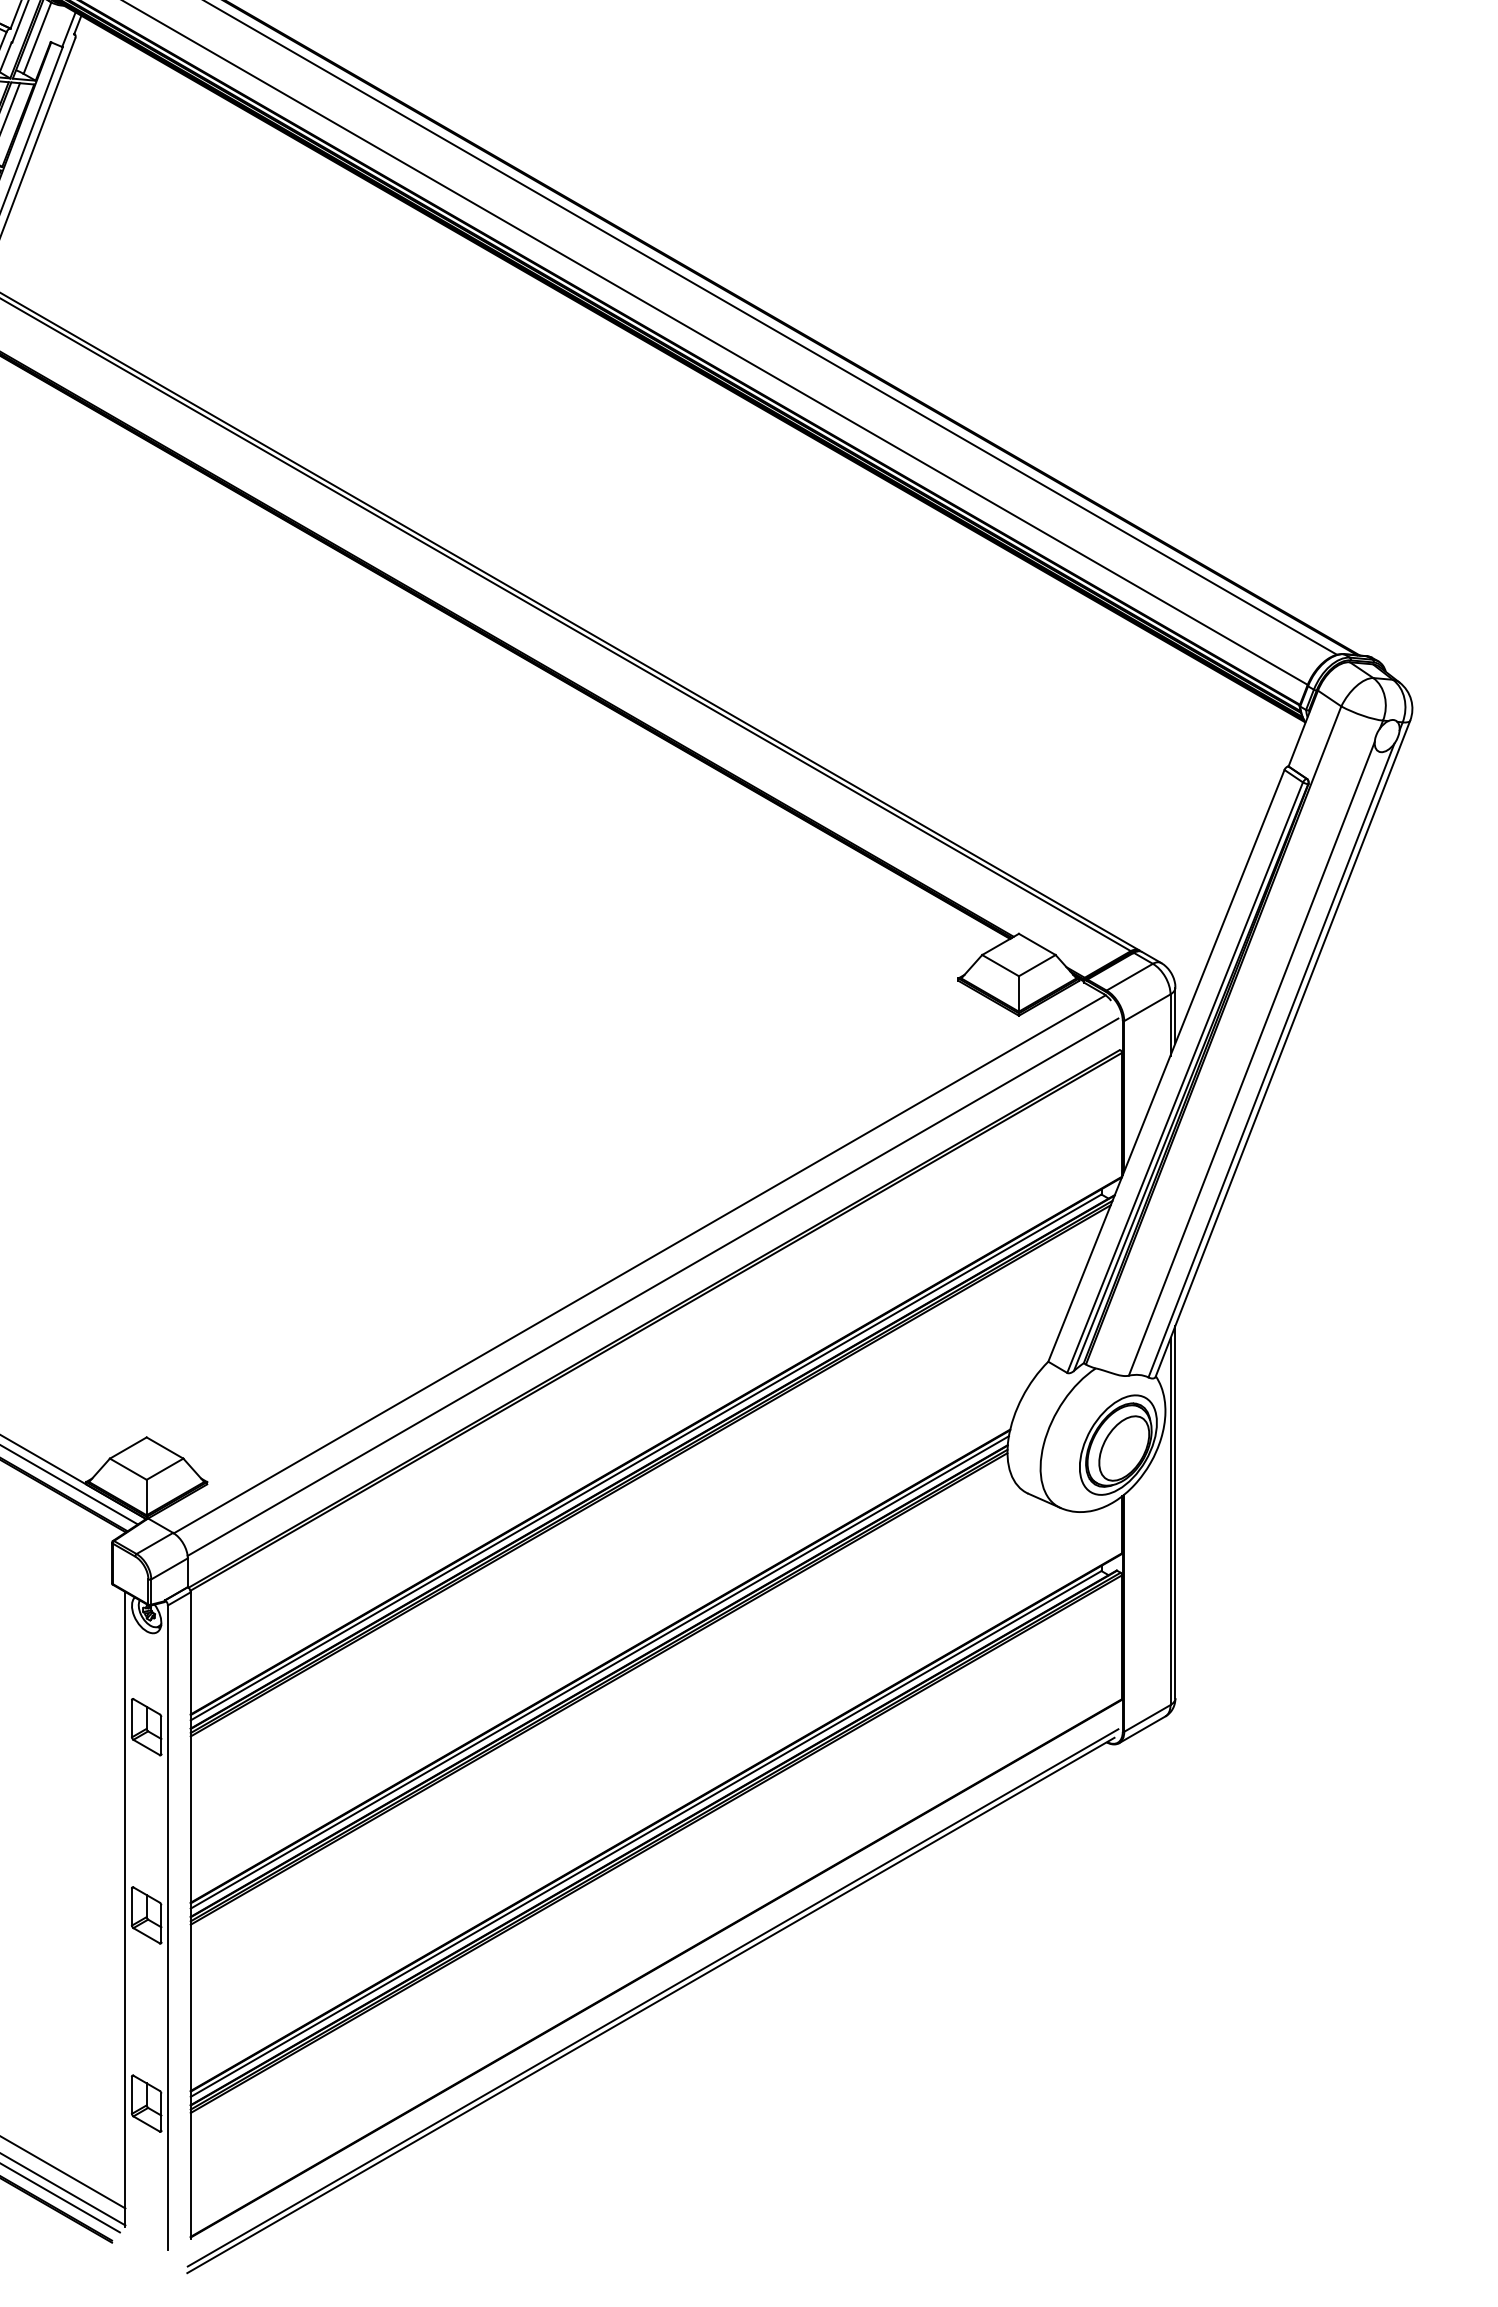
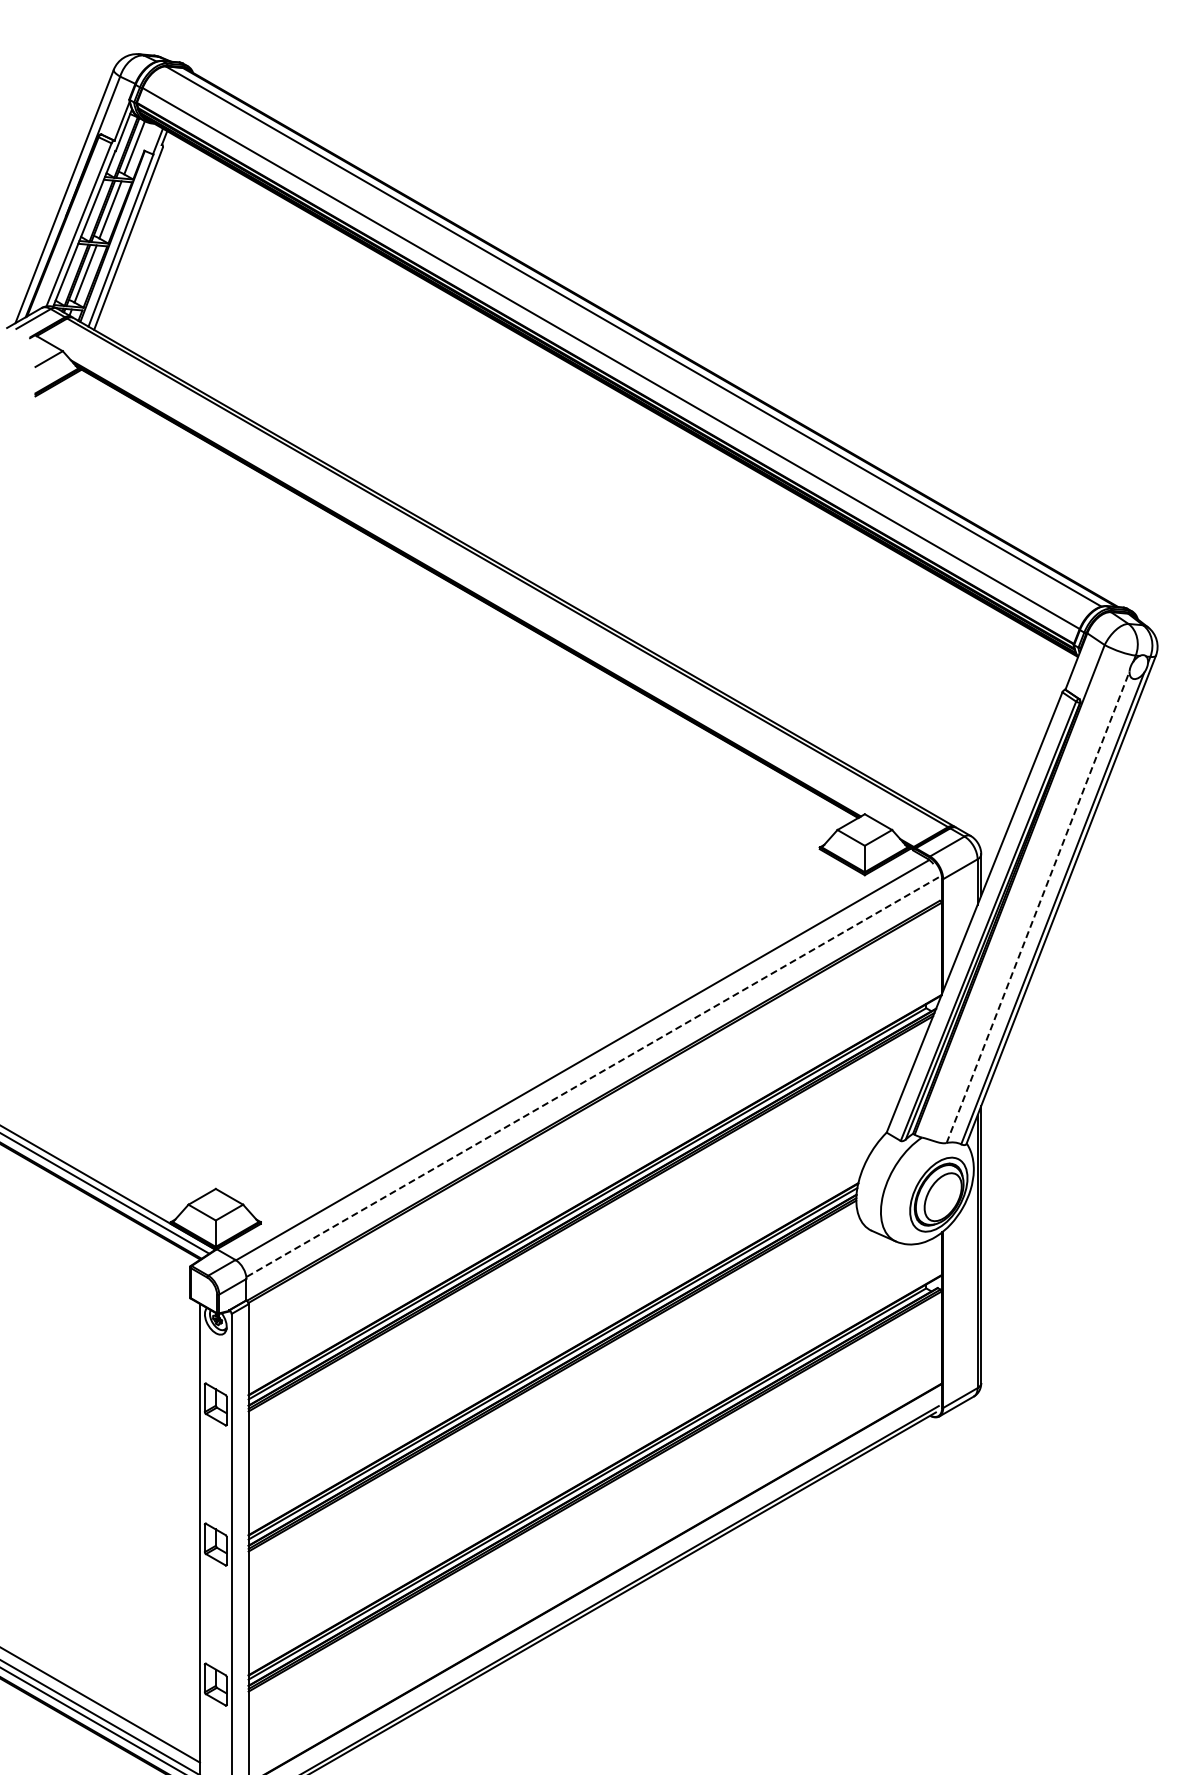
line: (1252, 1059) -> (1038, 907), solid -> dashed
line: (652, 1287) -> (592, 1077), solid -> dashed

